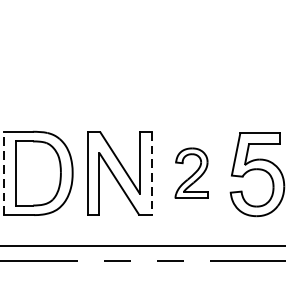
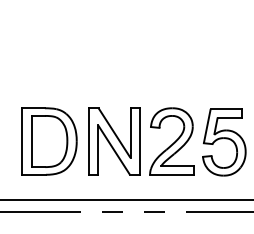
line: (4, 173) -> (22, 141), dashed -> solid
part: (191, 173) -> (171, 141), size x1.67
line: (151, 174) -> (139, 142), dashed -> solid

